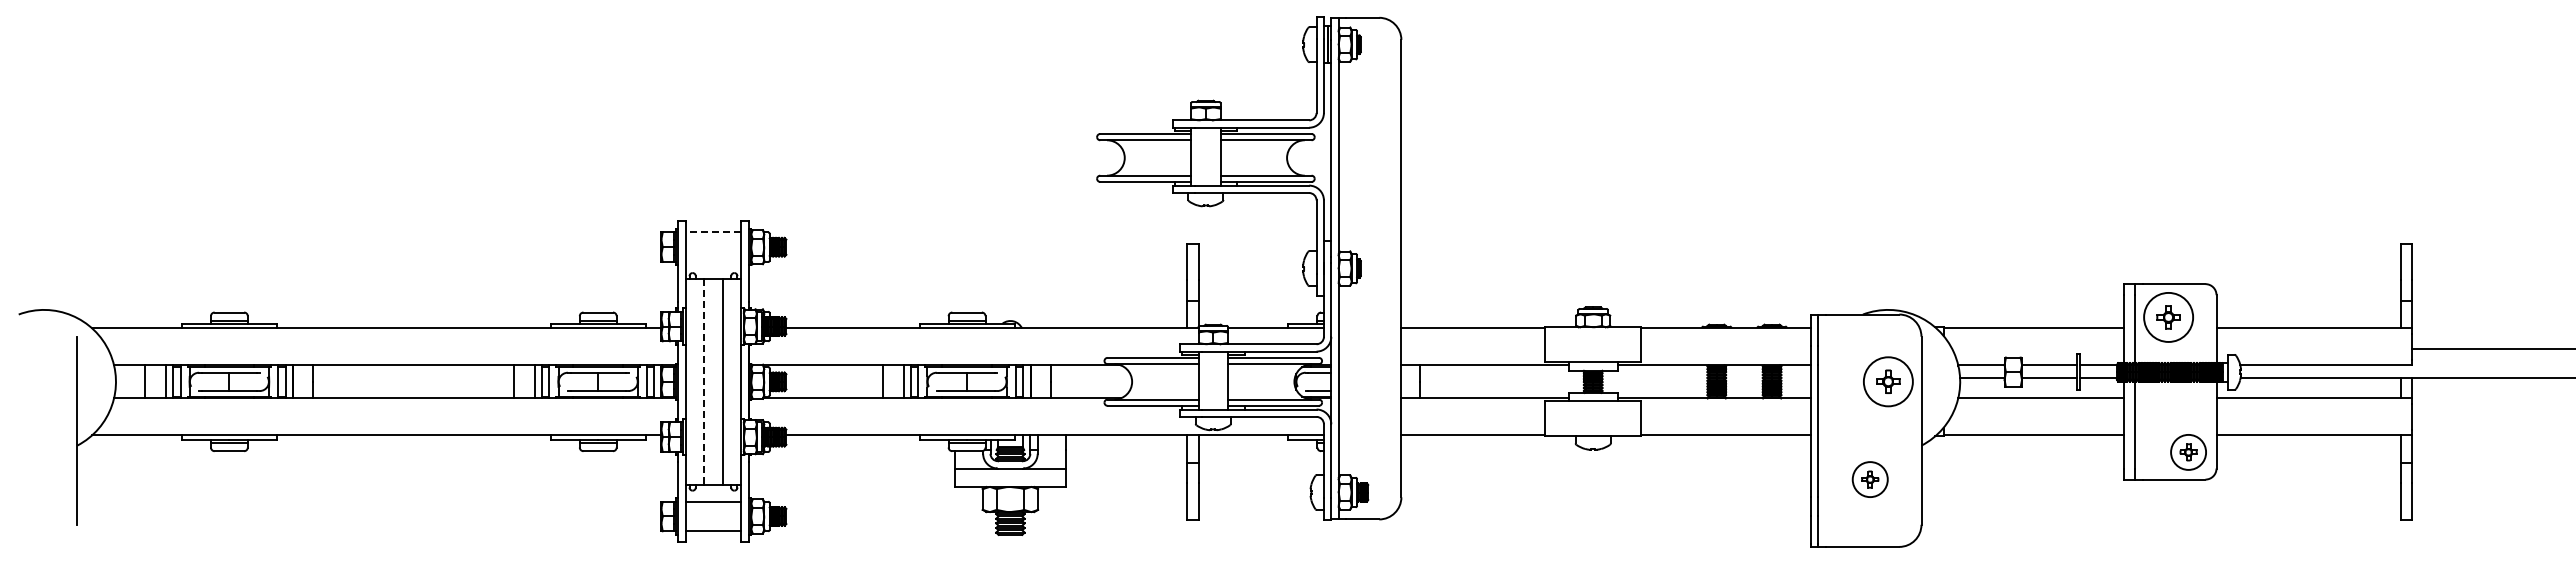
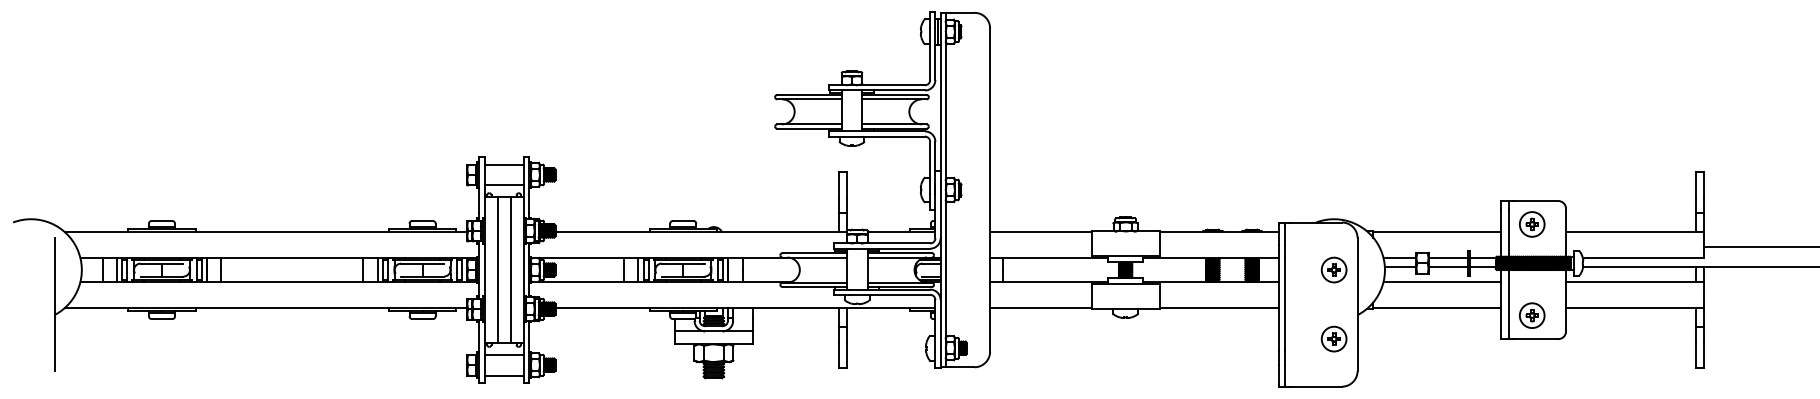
line: (713, 232) -> (504, 164), dashed -> solid
line: (713, 261) -> (504, 185), added
part: (2168, 316) -> (1532, 223), size x0.71
part: (1887, 381) -> (1333, 269), size x0.71
line: (704, 382) -> (497, 270), dashed -> solid
part: (2188, 452) -> (1532, 315), moved
part: (1869, 479) -> (1333, 339), moved

